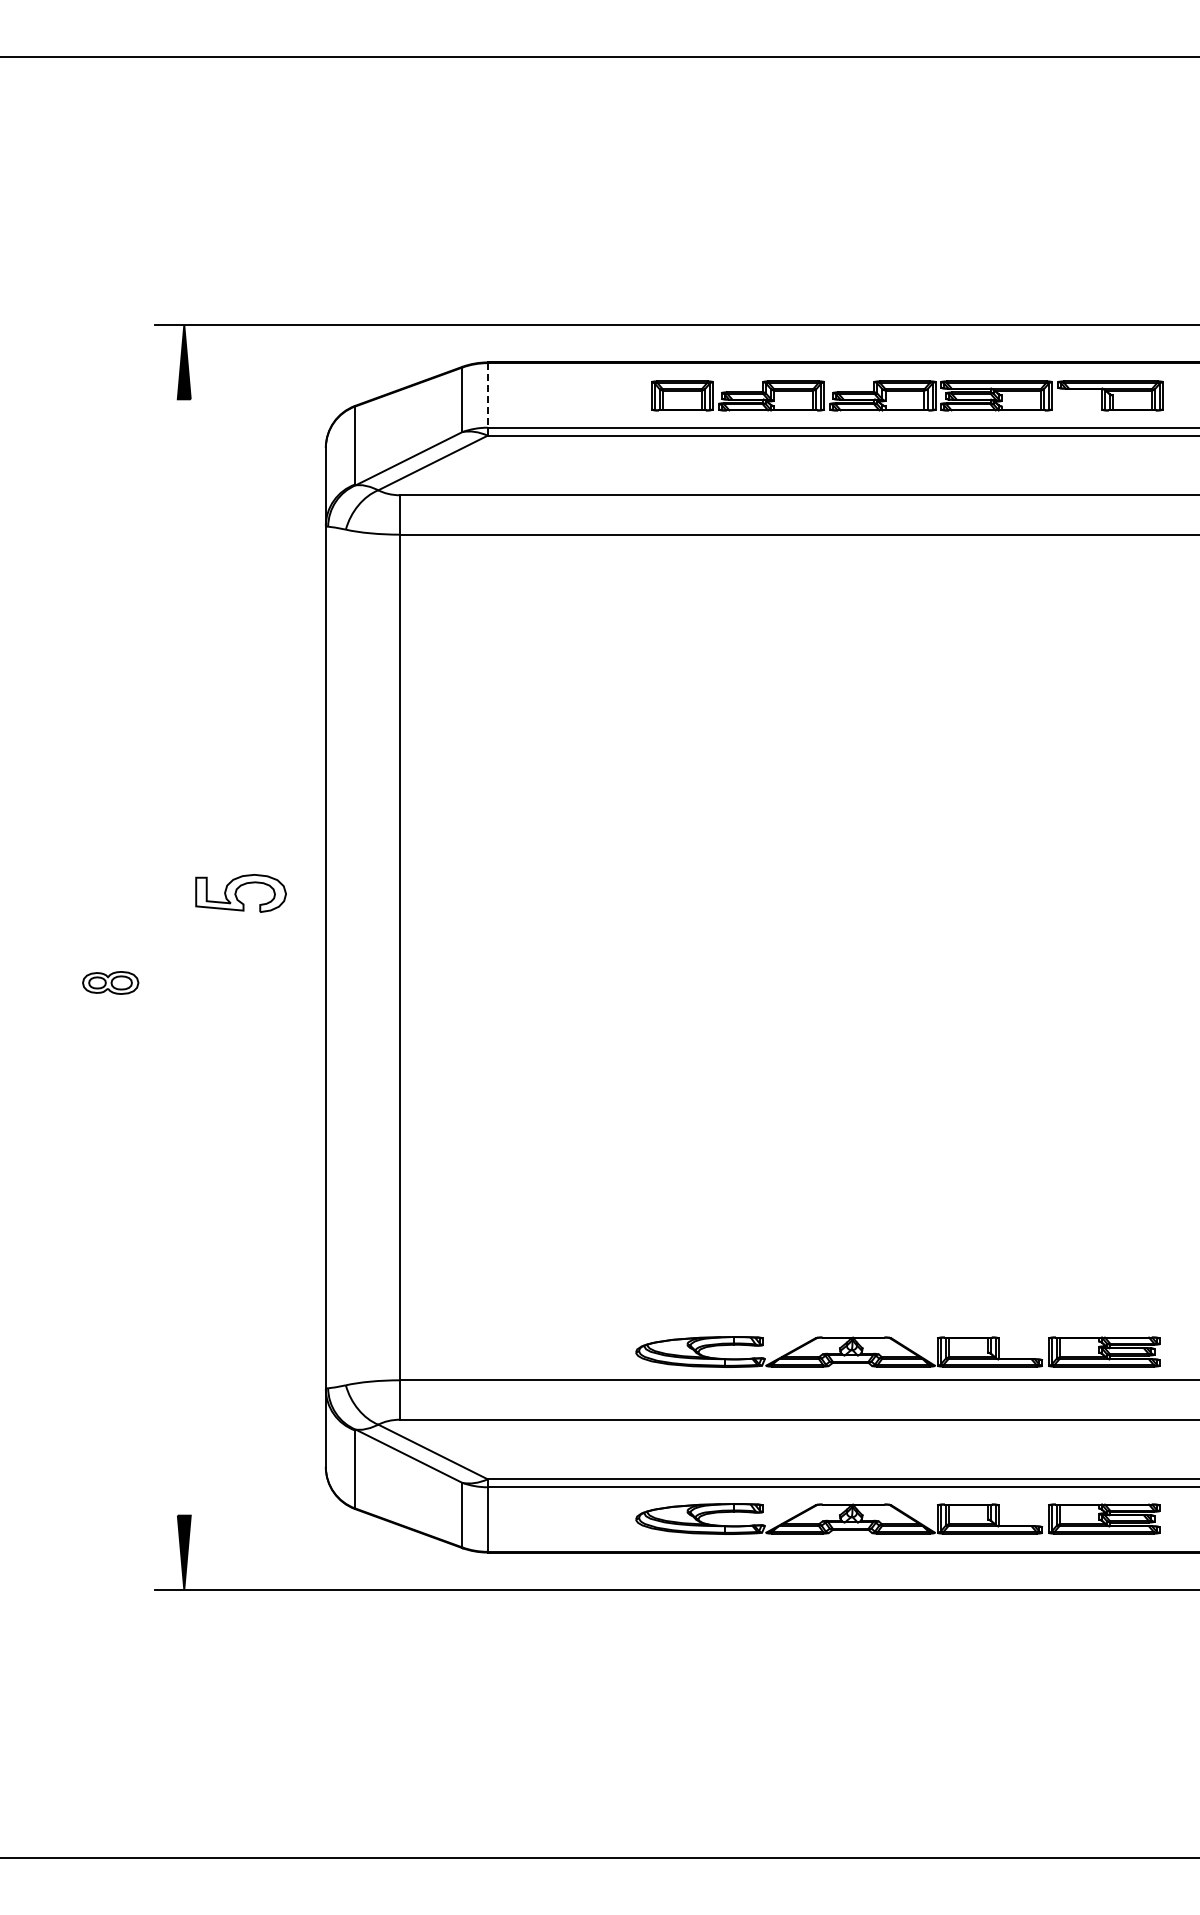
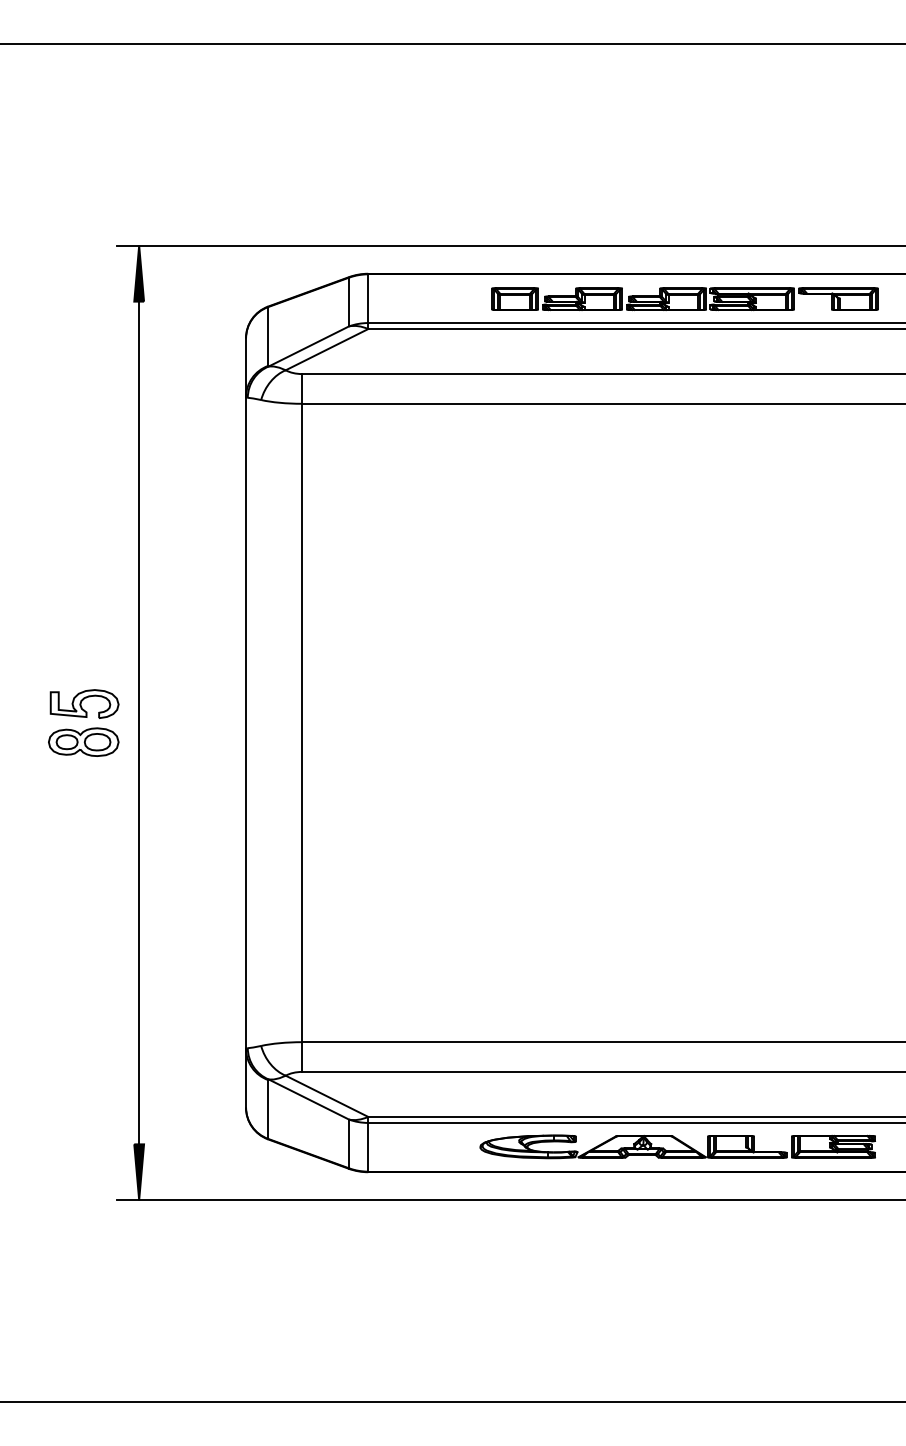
line: (487, 395) -> (368, 298), dashed -> solid
part: (240, 893) -> (84, 704), moved
line: (184, 957) -> (139, 723), added
part: (110, 982) -> (83, 741), size x1.67
part: (897, 1351) -> (677, 1020), removed

